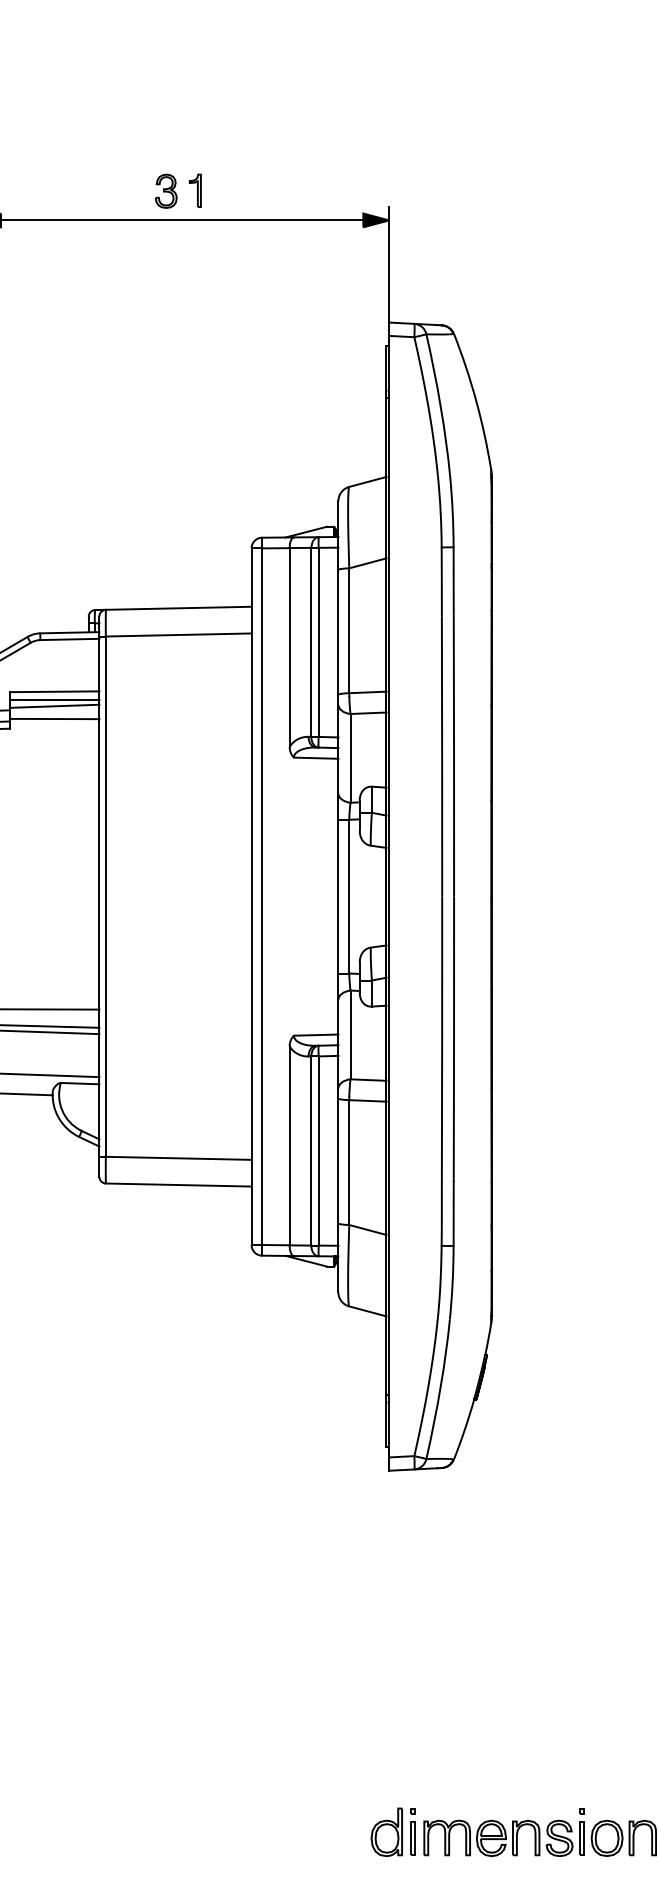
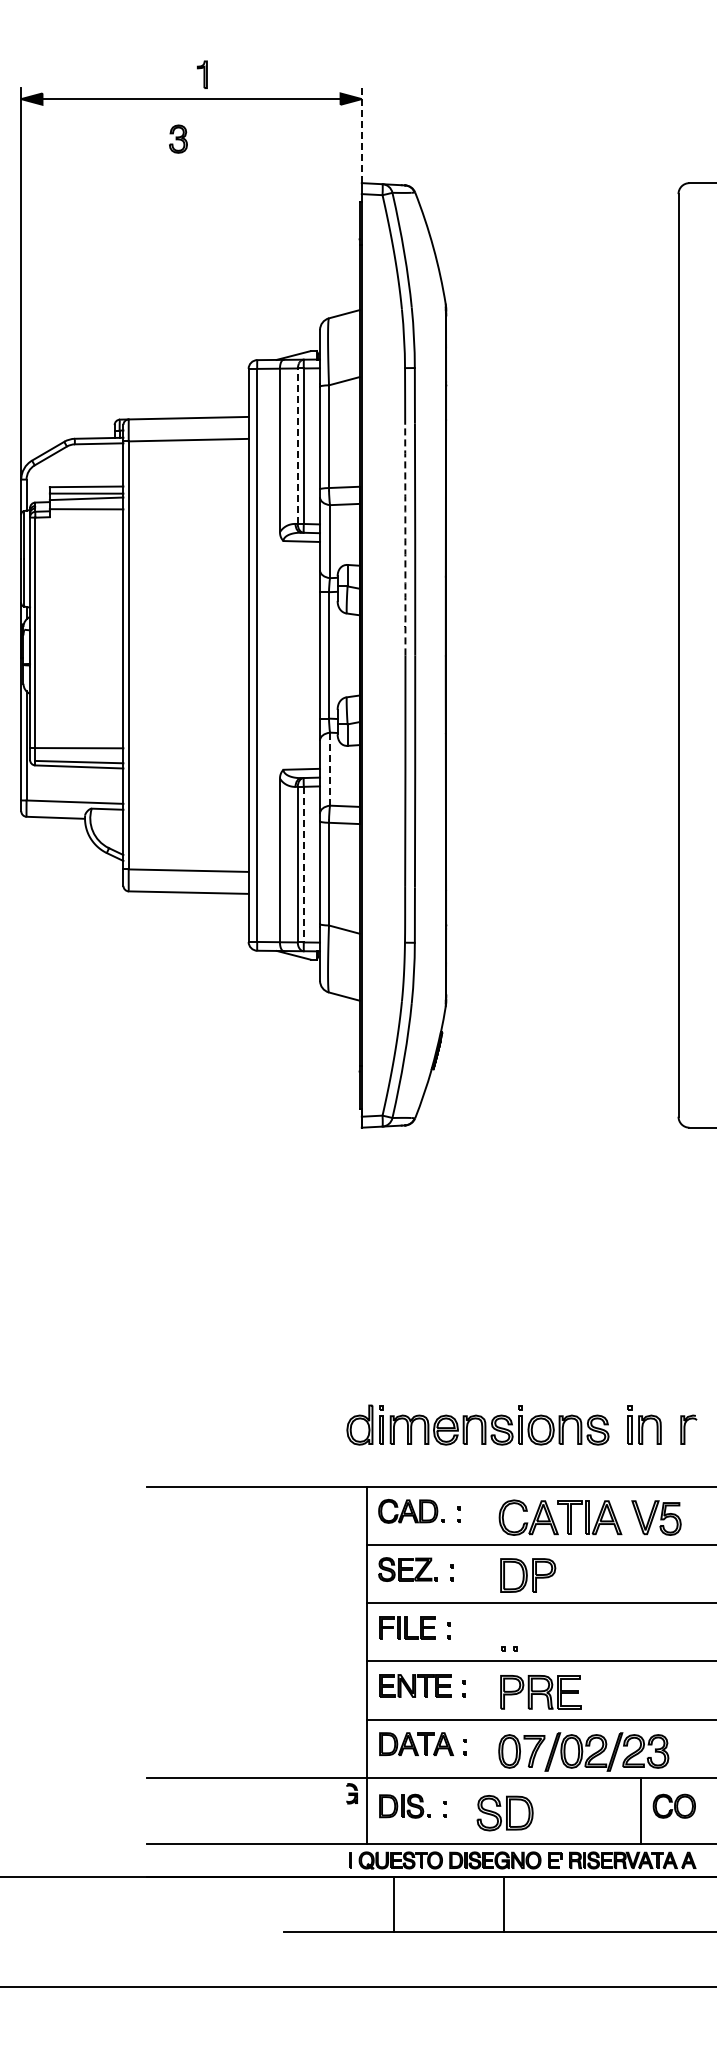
part: (166, 190) -> (178, 138), moved
line: (388, 264) -> (361, 135), solid -> dashed
line: (310, 642) -> (297, 446), solid -> dashed
arc: (442, 756) -> (405, 540), solid -> dashed
line: (351, 1035) -> (330, 769), solid -> dashed
line: (318, 1150) -> (303, 864), solid -> dashed

